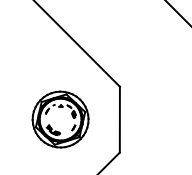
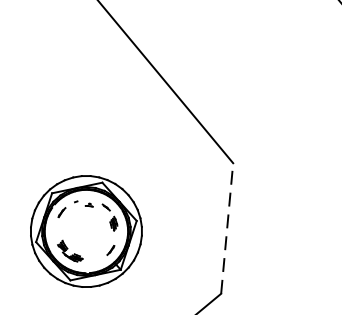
part: (60, 119) -> (86, 231), moved
line: (119, 119) -> (226, 228), solid -> dashed

